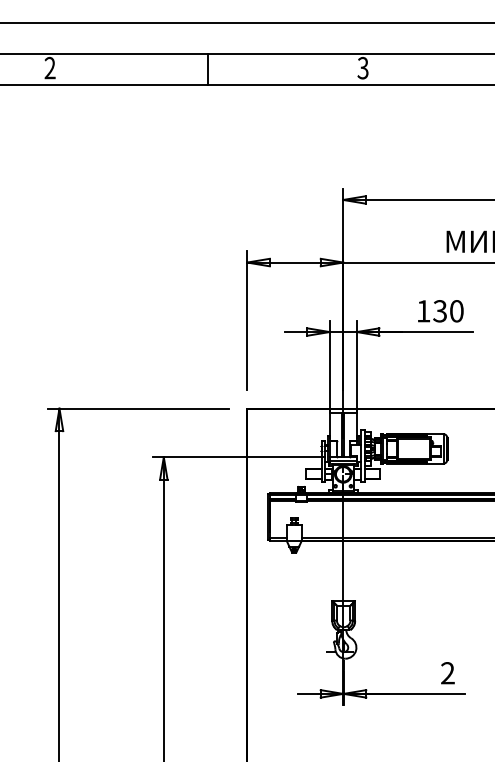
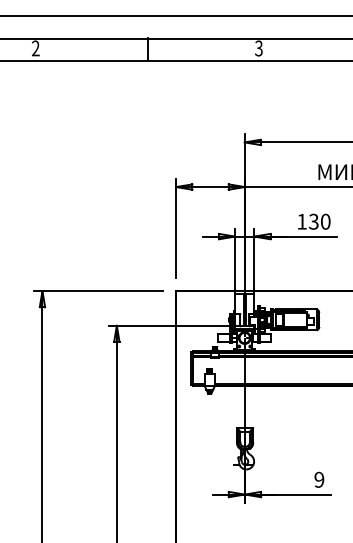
text: (448, 672) -> (319, 479), 2 -> 9

